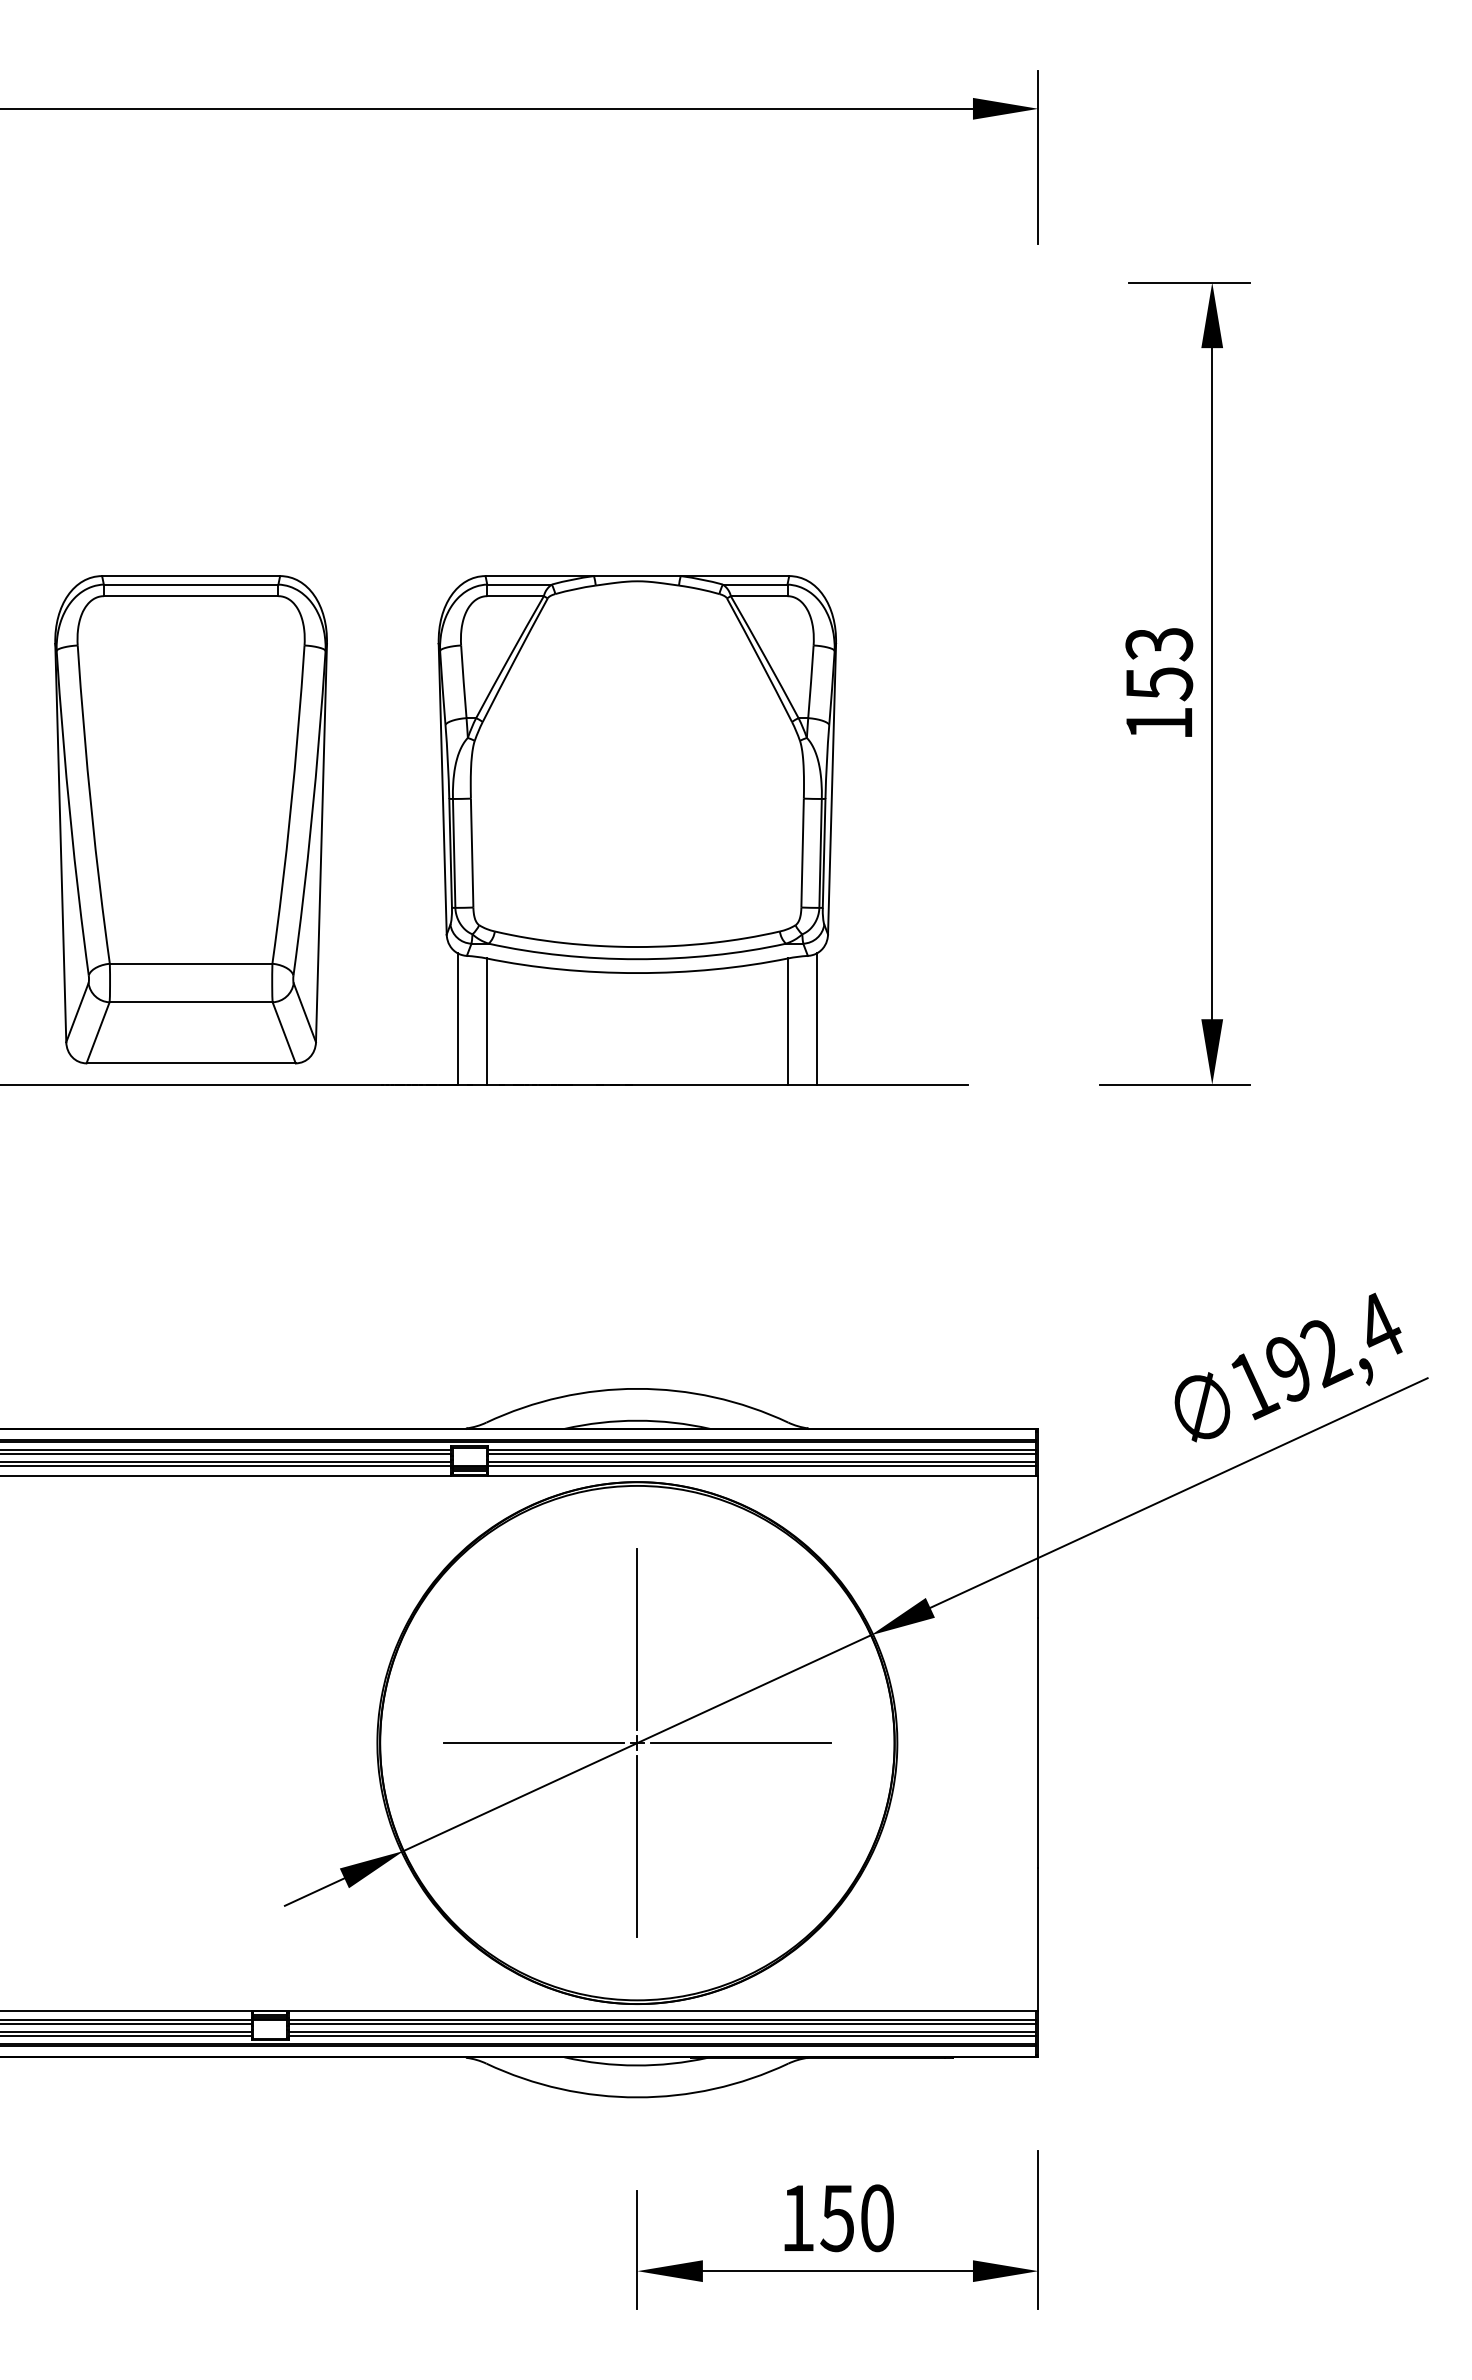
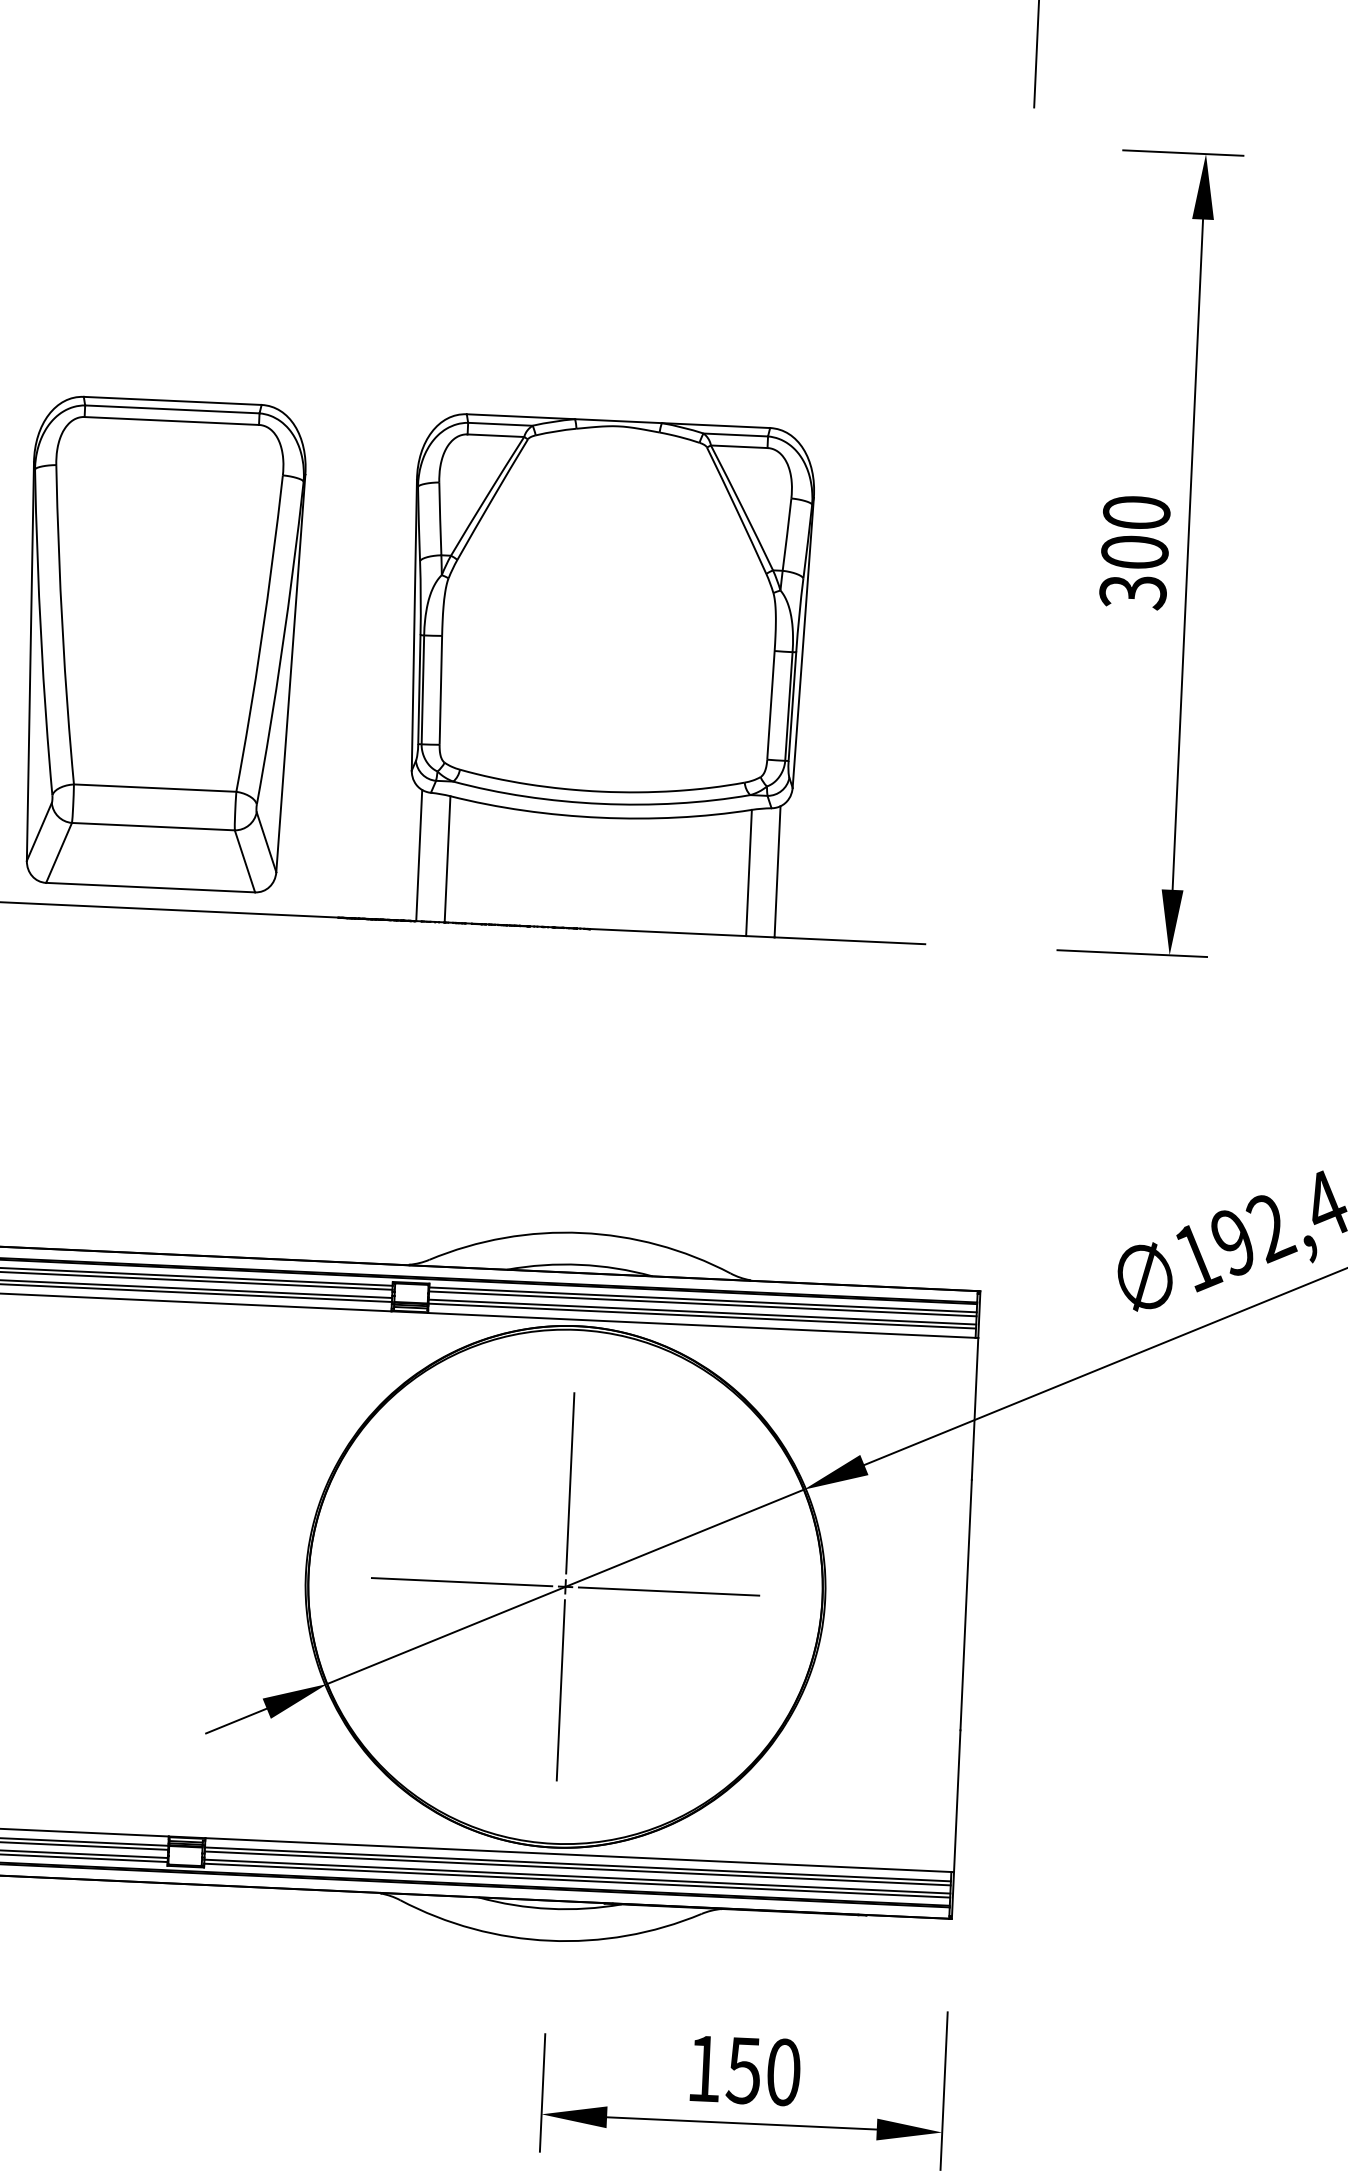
text: (1159, 683) -> (1135, 552), 153 -> 300

